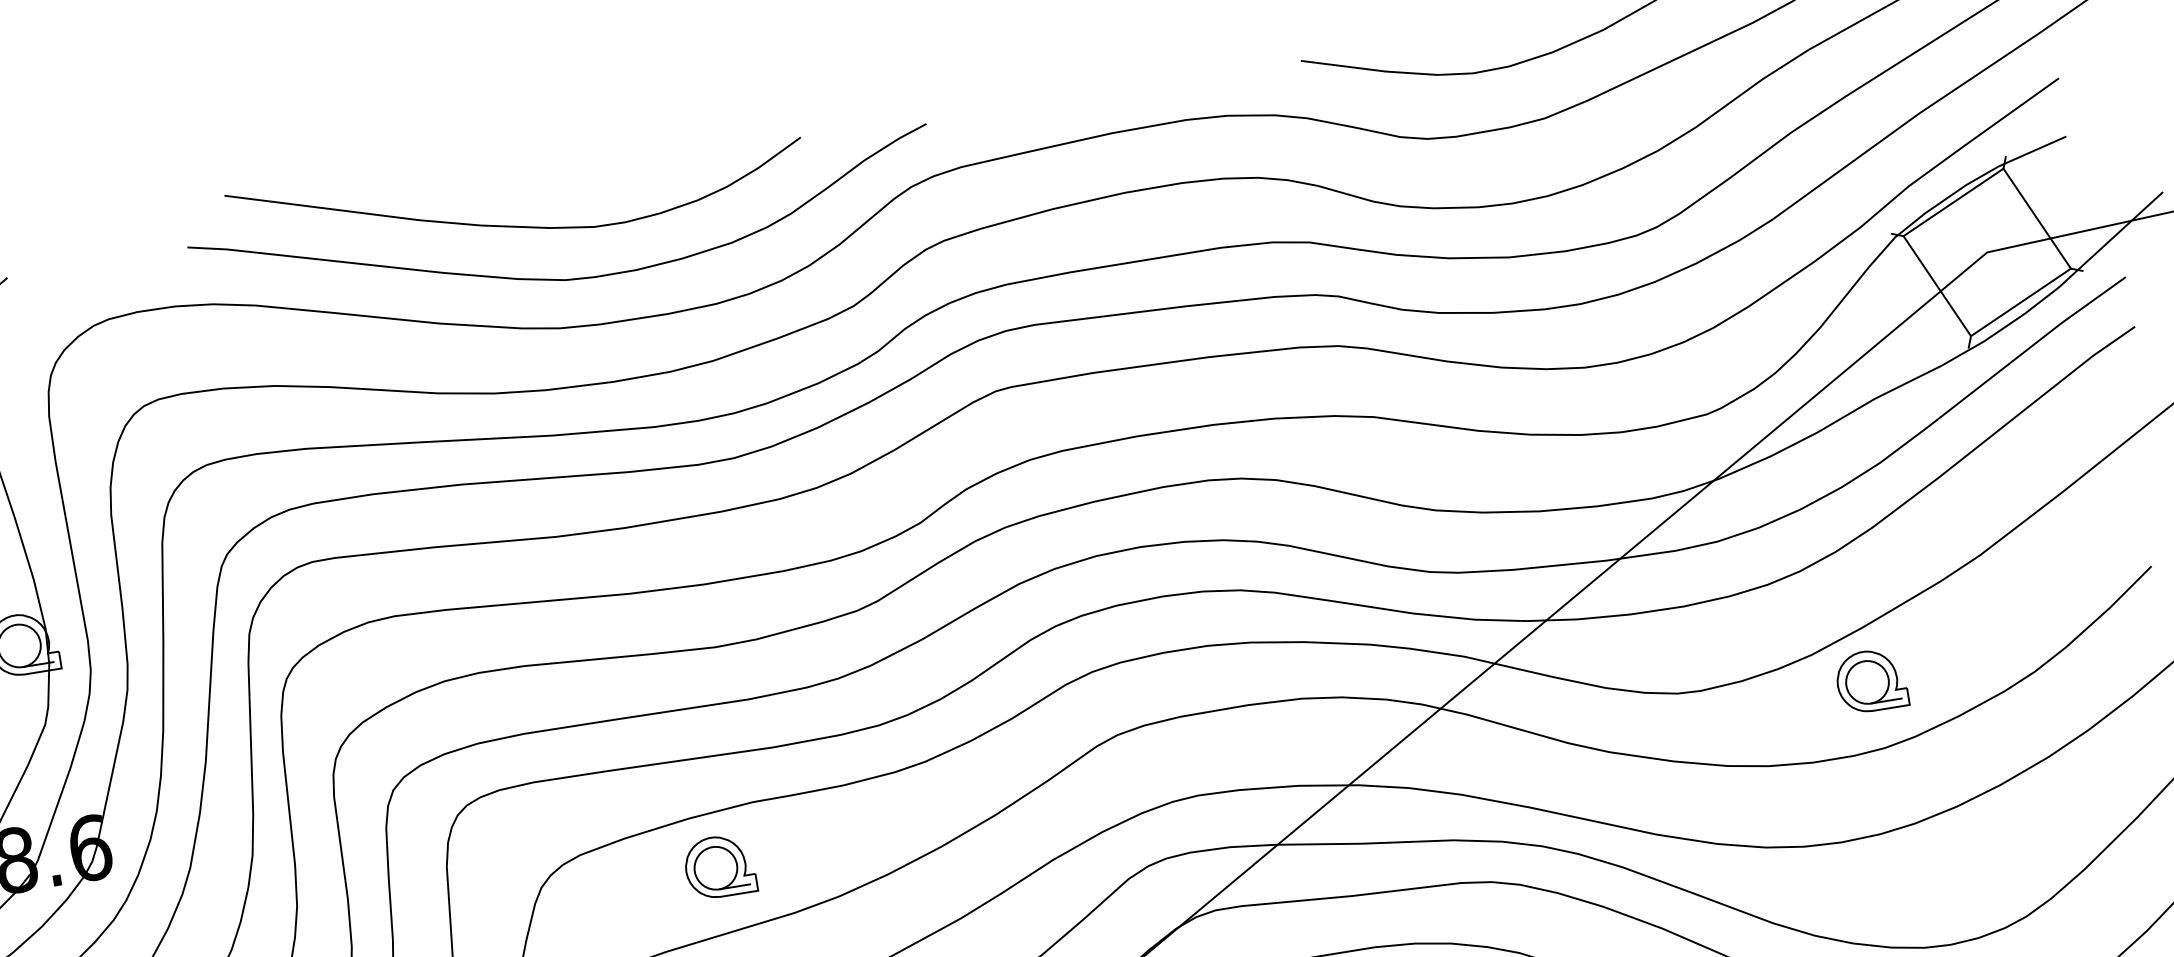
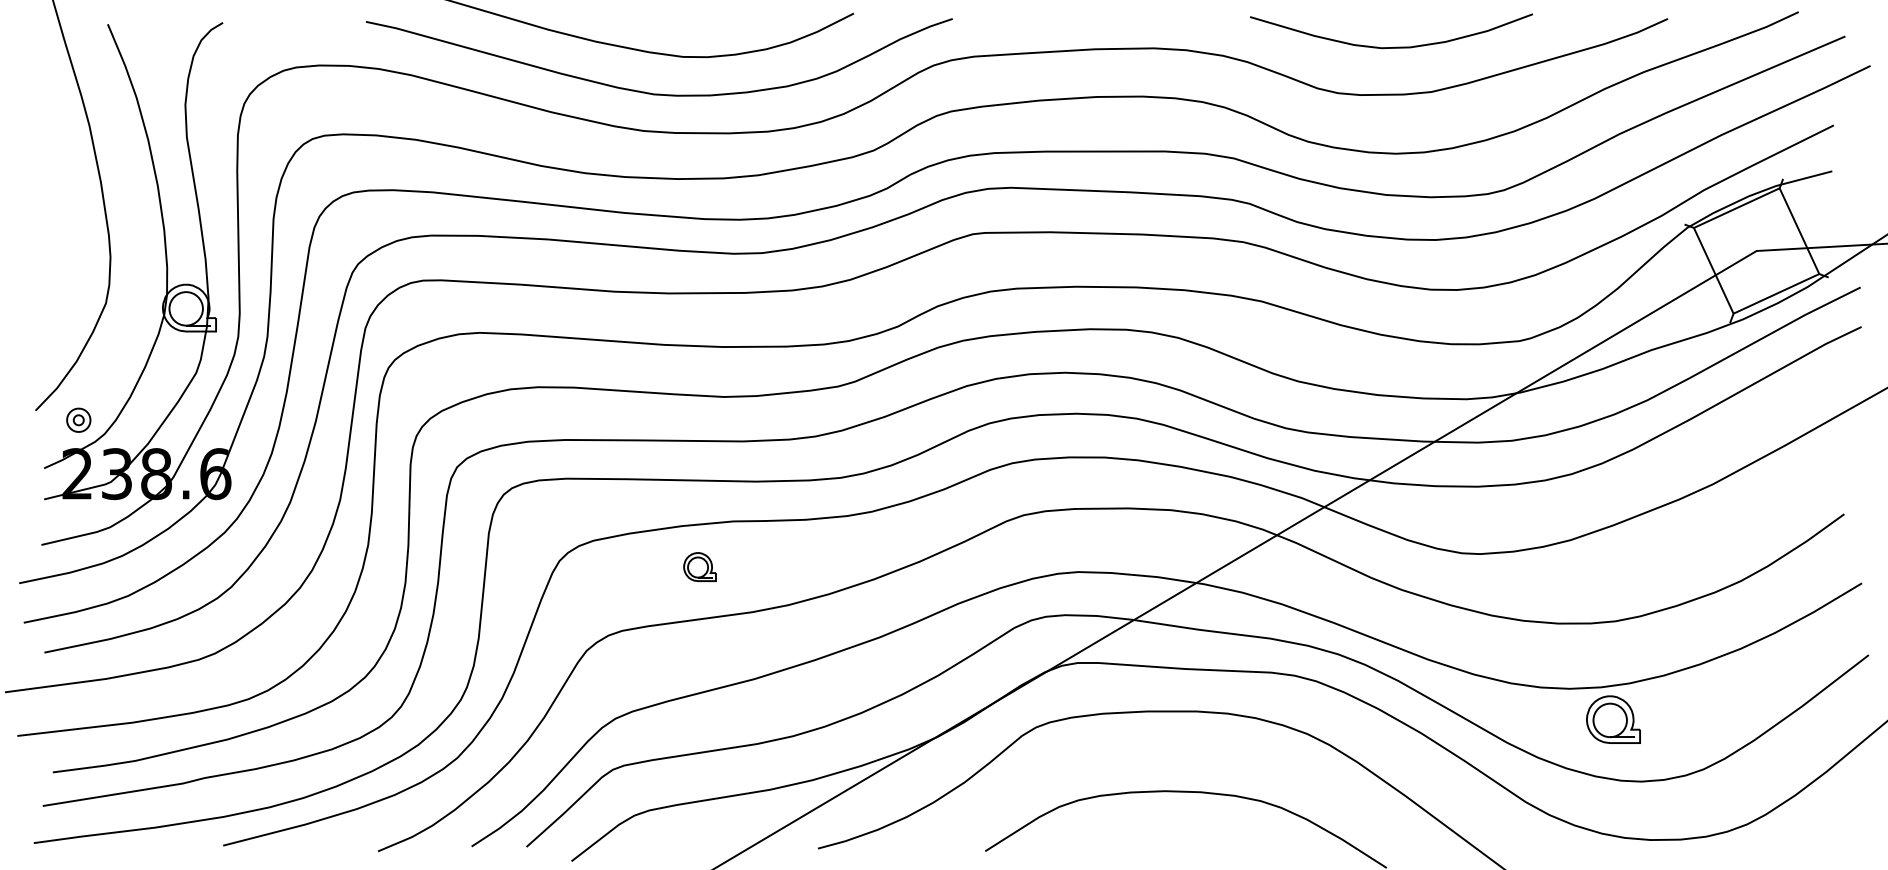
part: (1871, 680) -> (1613, 719), moved
part: (719, 865) -> (699, 566), size x0.6

